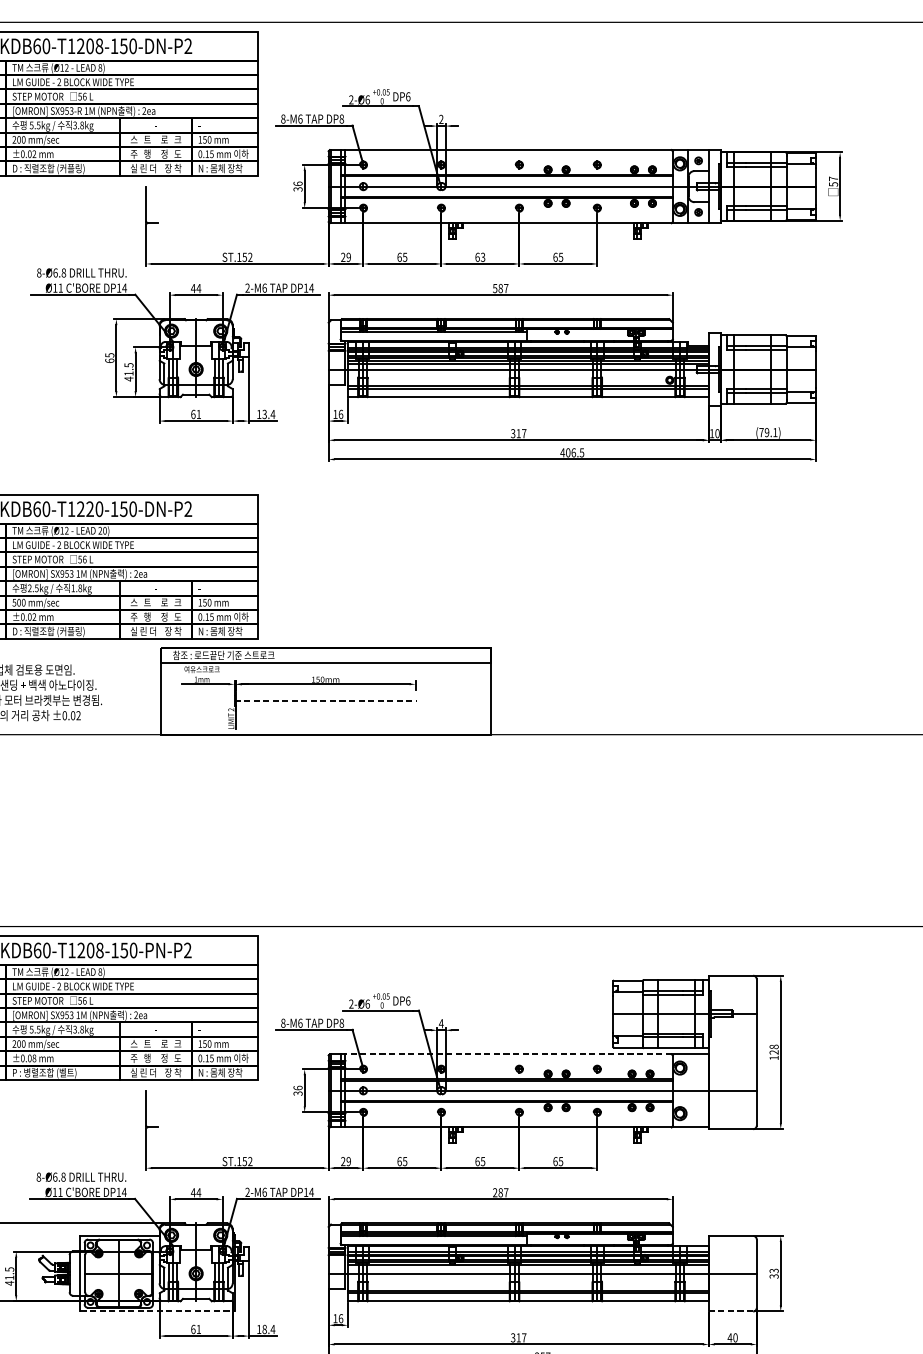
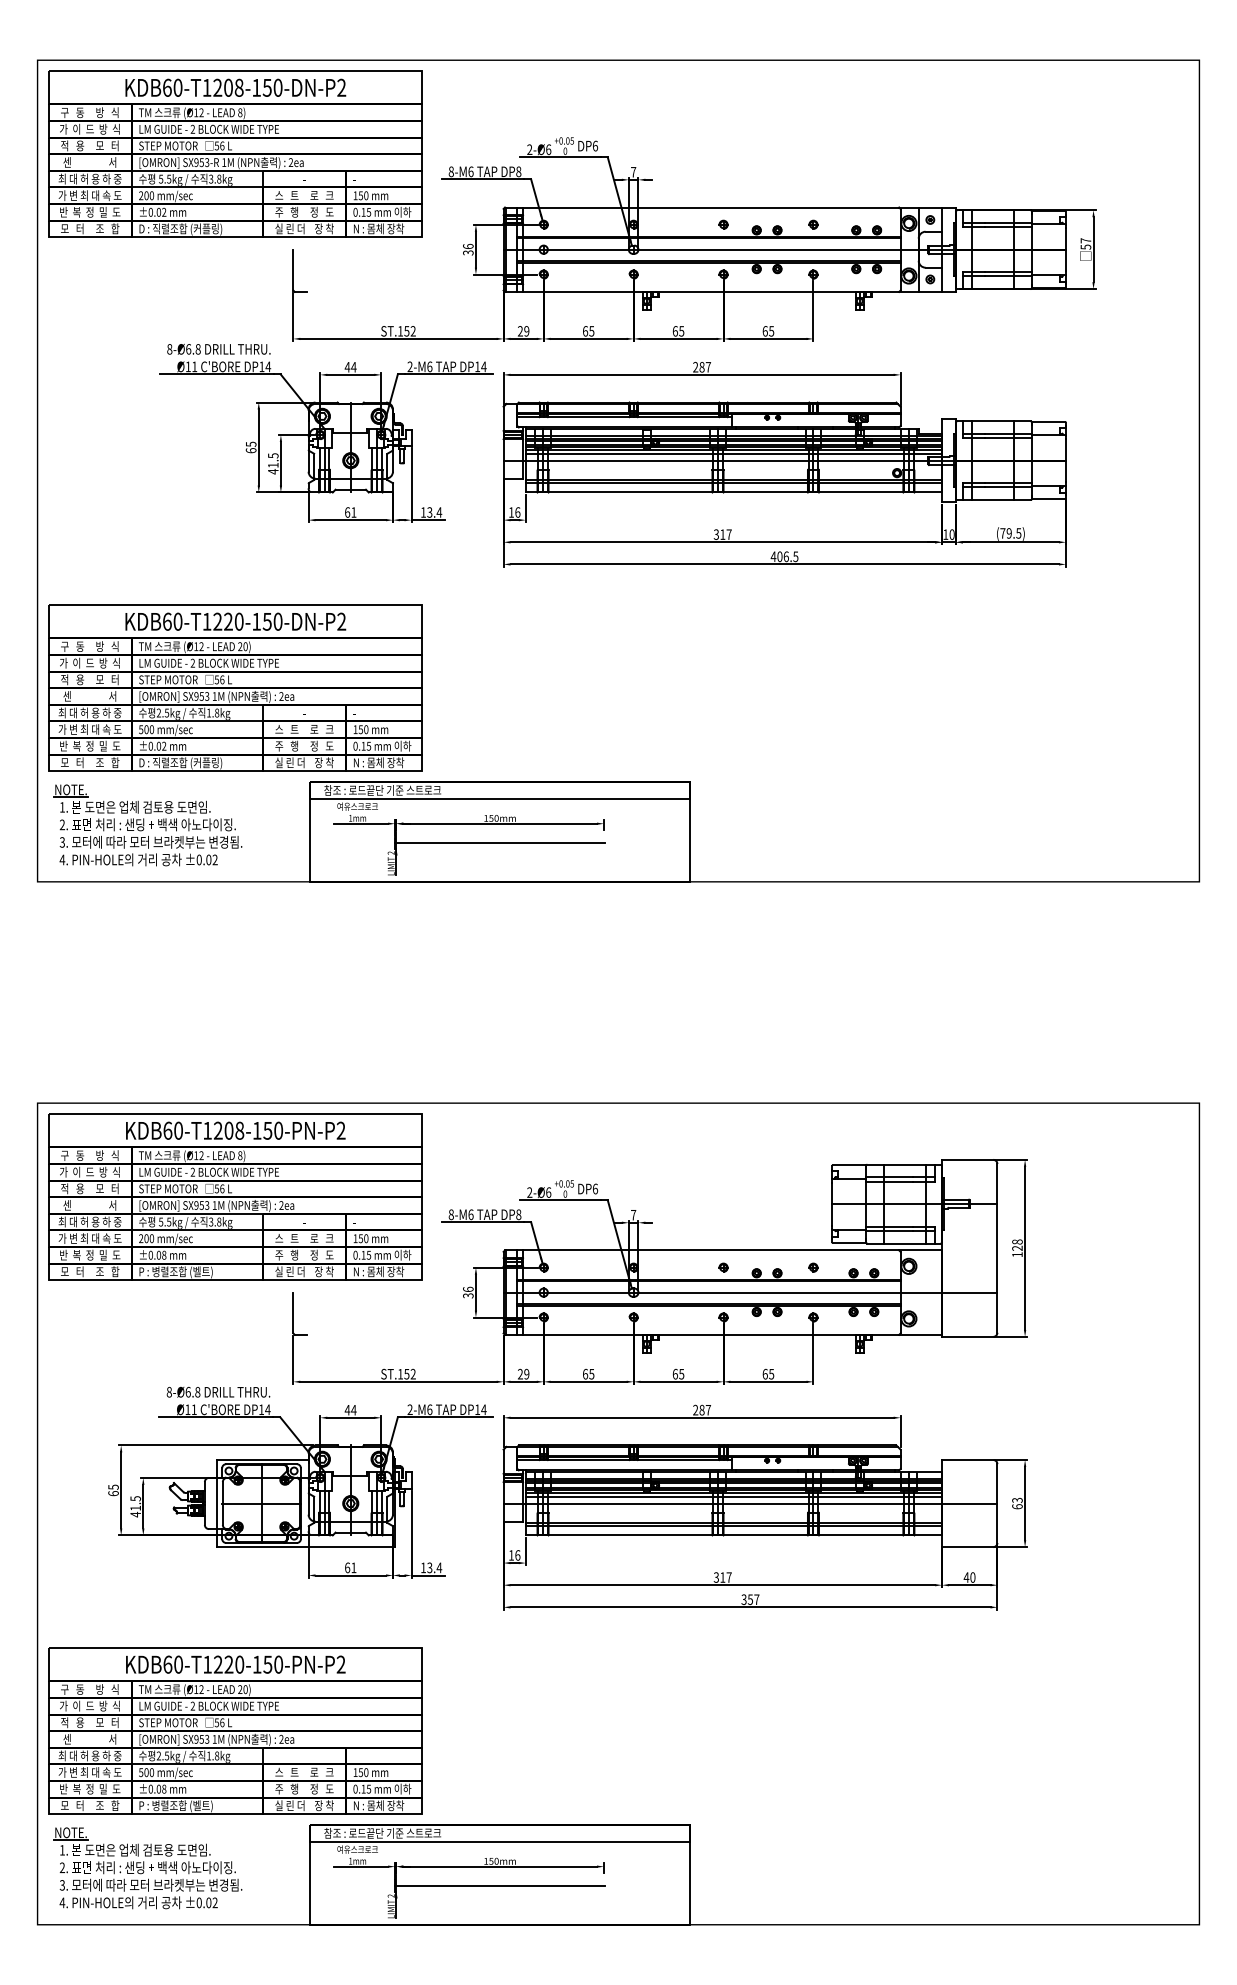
text: (441, 118) -> (633, 171), 2 -> 7
text: (482, 256) -> (681, 330), 63 -> 65
text: (495, 287) -> (695, 366), 587 -> 287
text: (775, 432) -> (1018, 533), (79.1) -> (79.5)
line: (325, 701) -> (500, 843), dashed -> solid
text: (441, 1023) -> (633, 1215), 4 -> 7
line: (506, 1054) -> (708, 1250), dashed -> solid
line: (527, 1267) -> (733, 1496), added
text: (774, 1276) -> (1017, 1506), 33 -> 63
line: (157, 1311) -> (306, 1547), dashed -> solid
line: (730, 1311) -> (967, 1547), dashed -> solid
text: (264, 1329) -> (429, 1567), 18.4 -> 13.4

